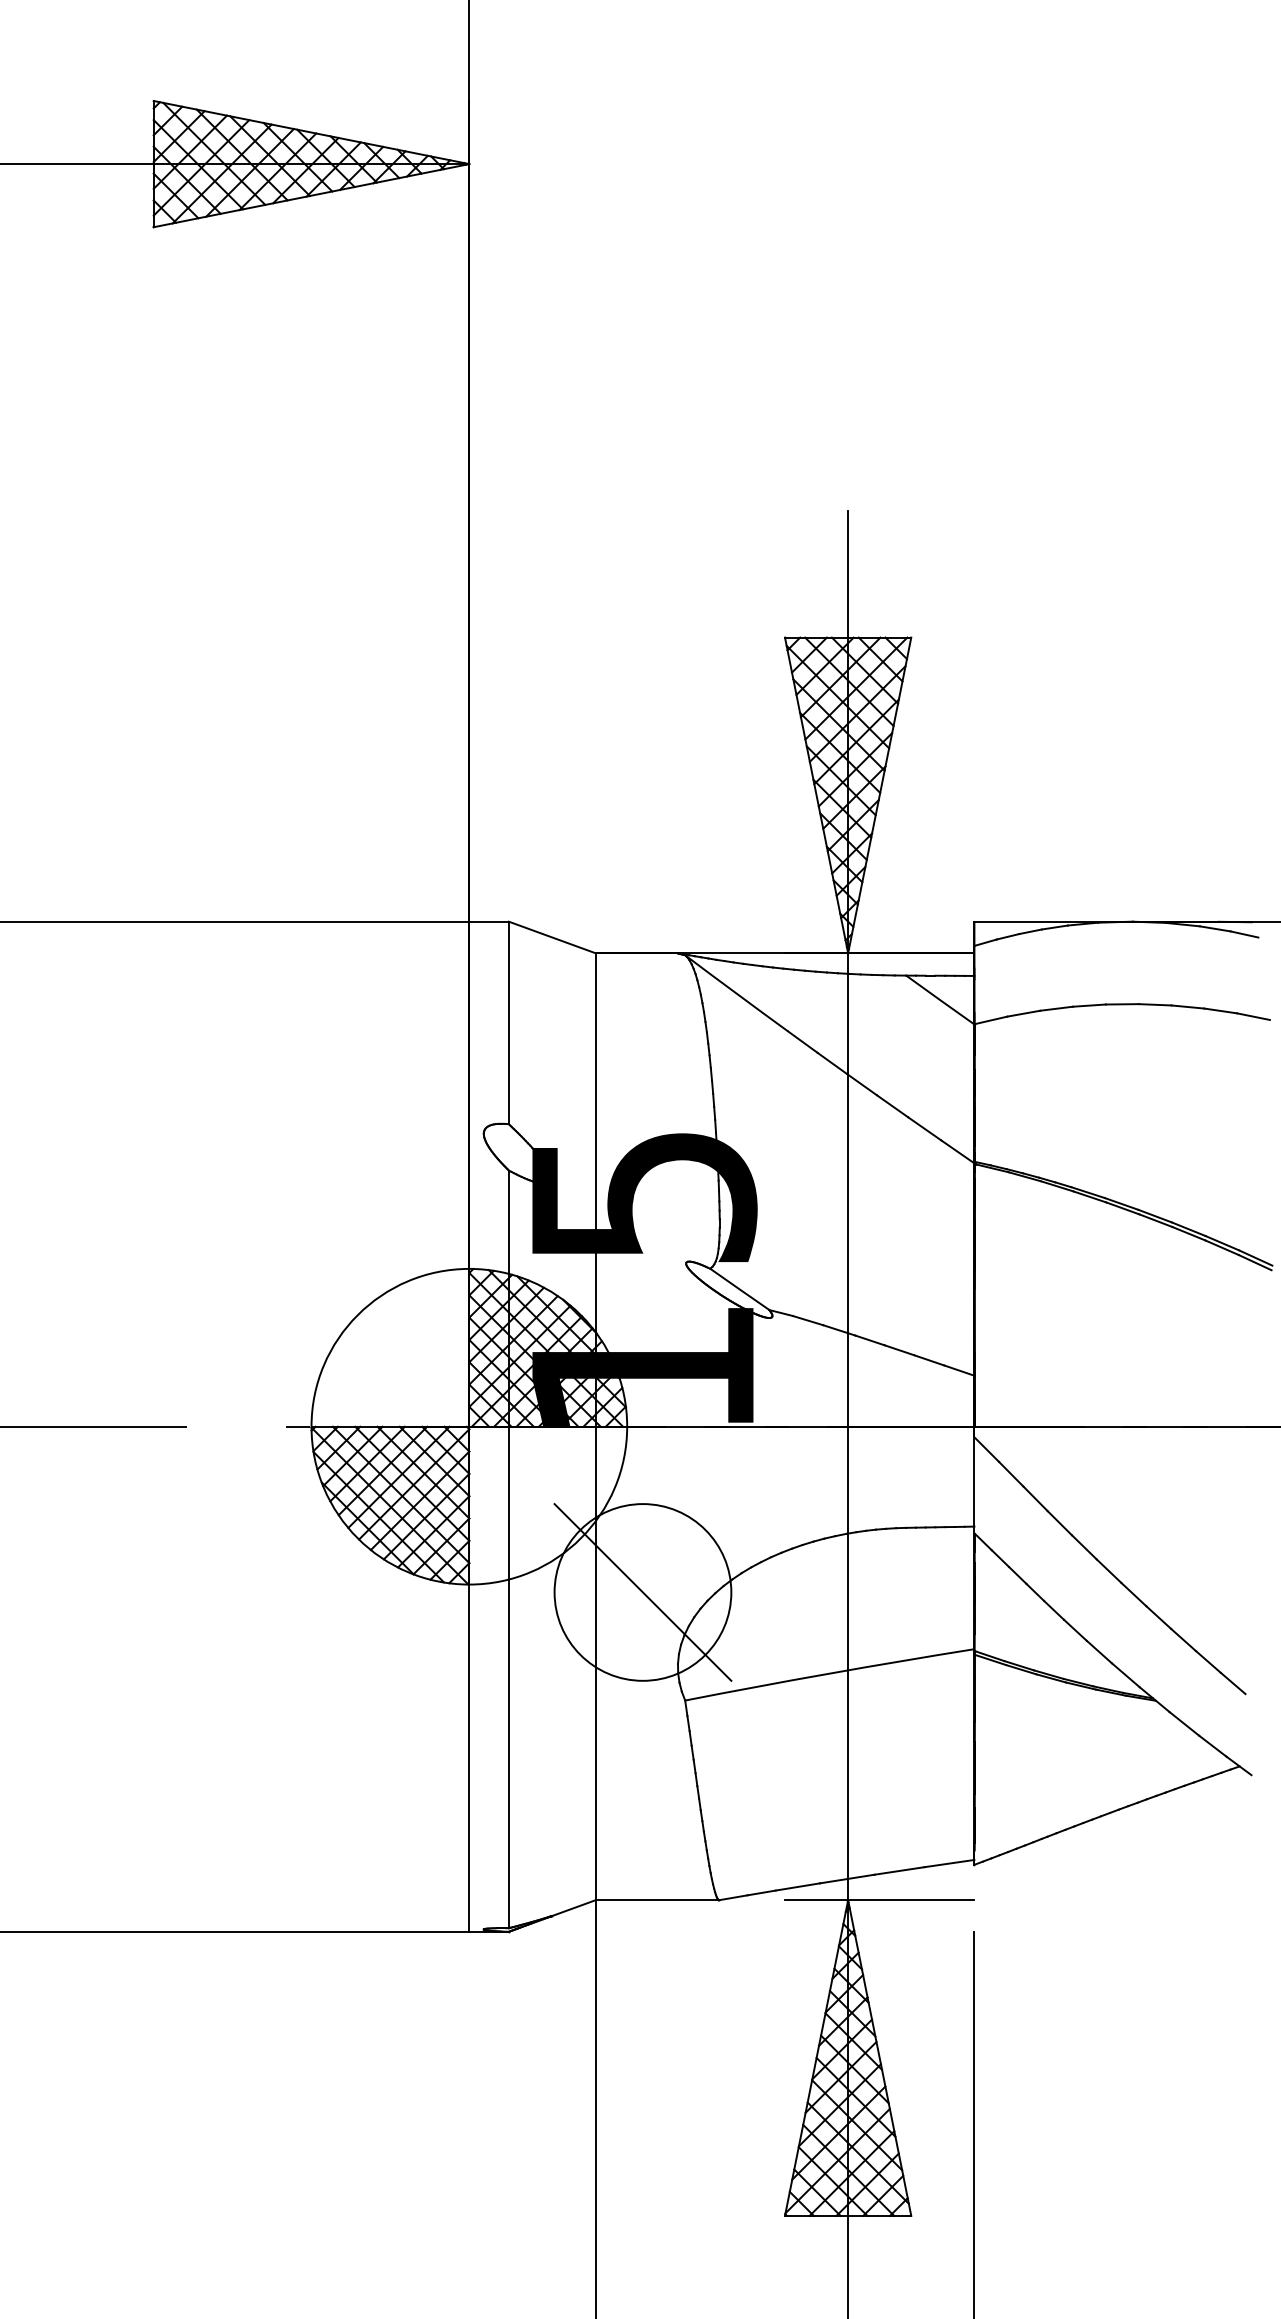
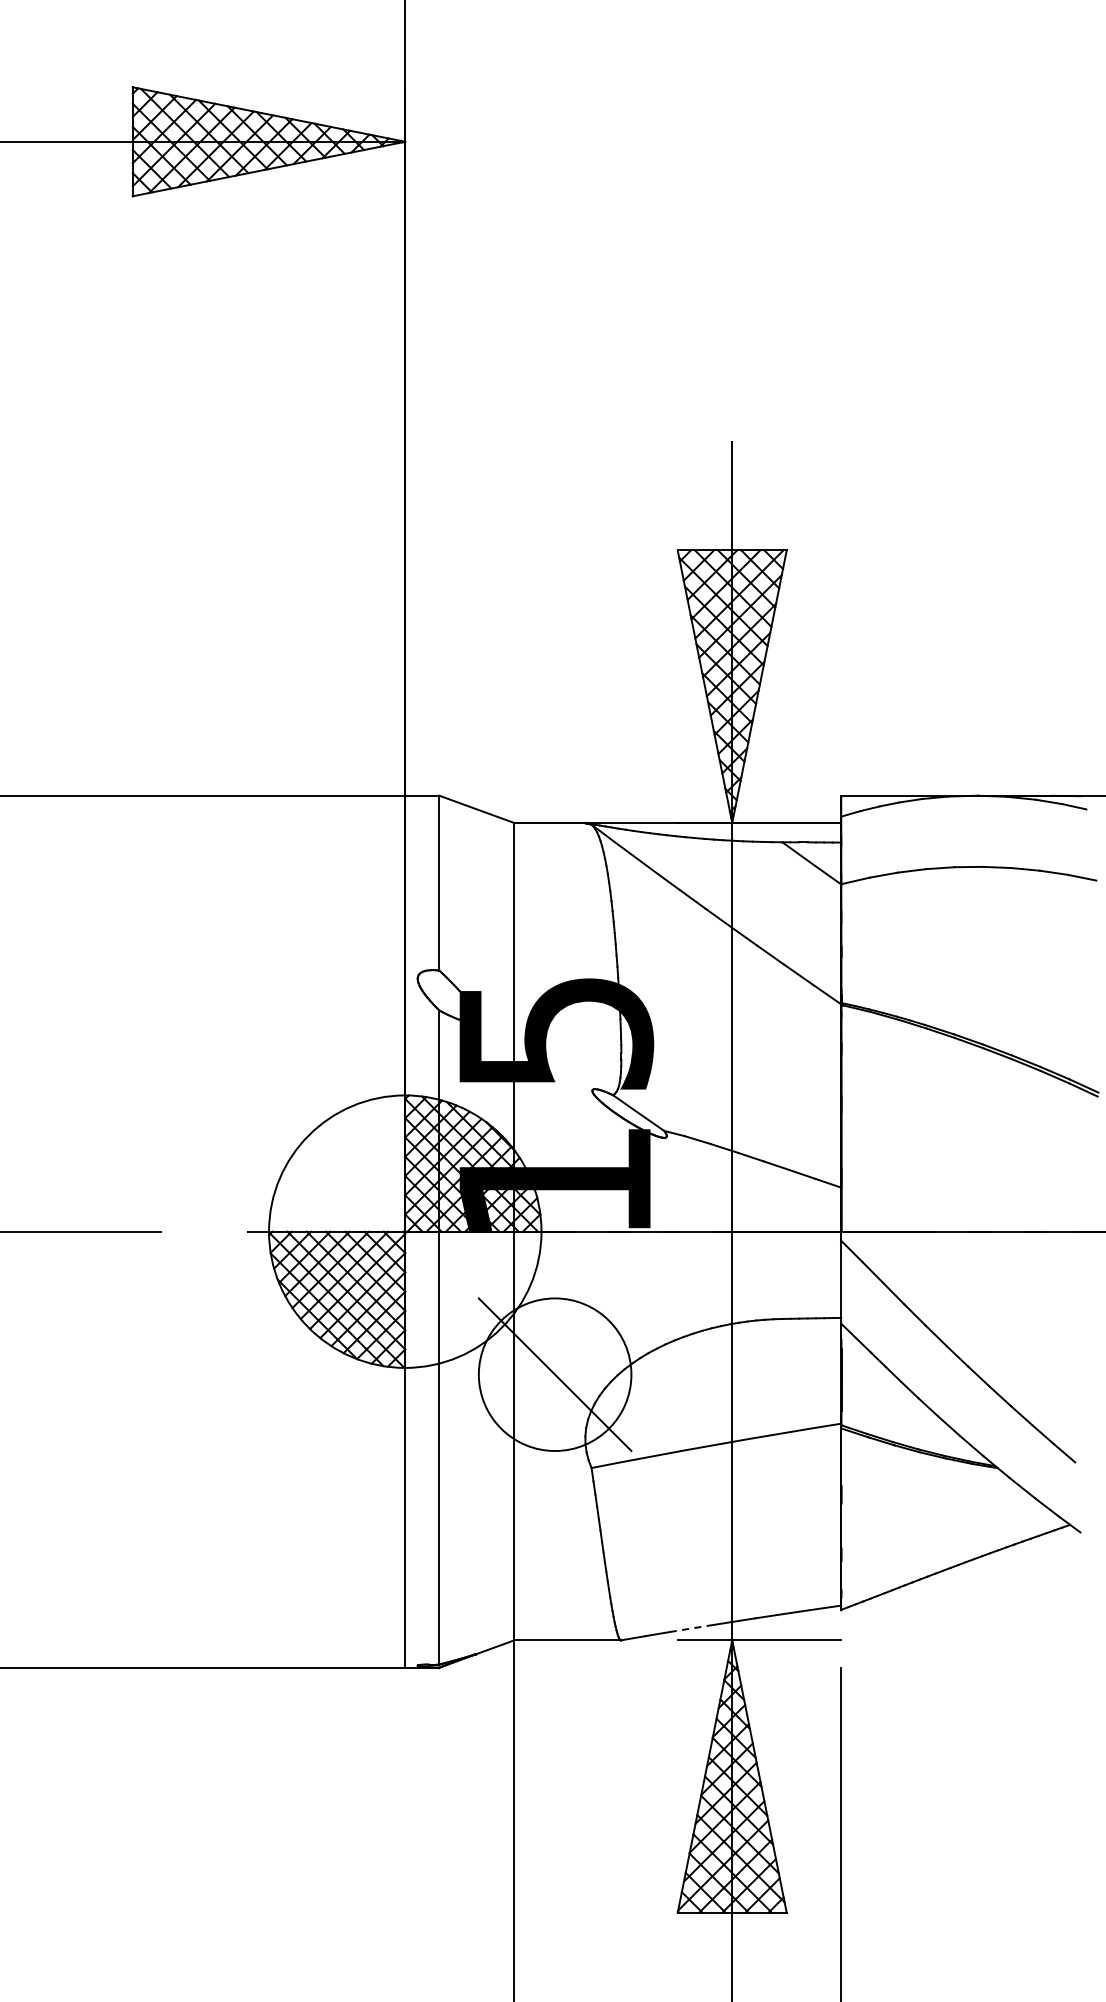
line: (798, 1886) -> (689, 1628), solid -> dashed

